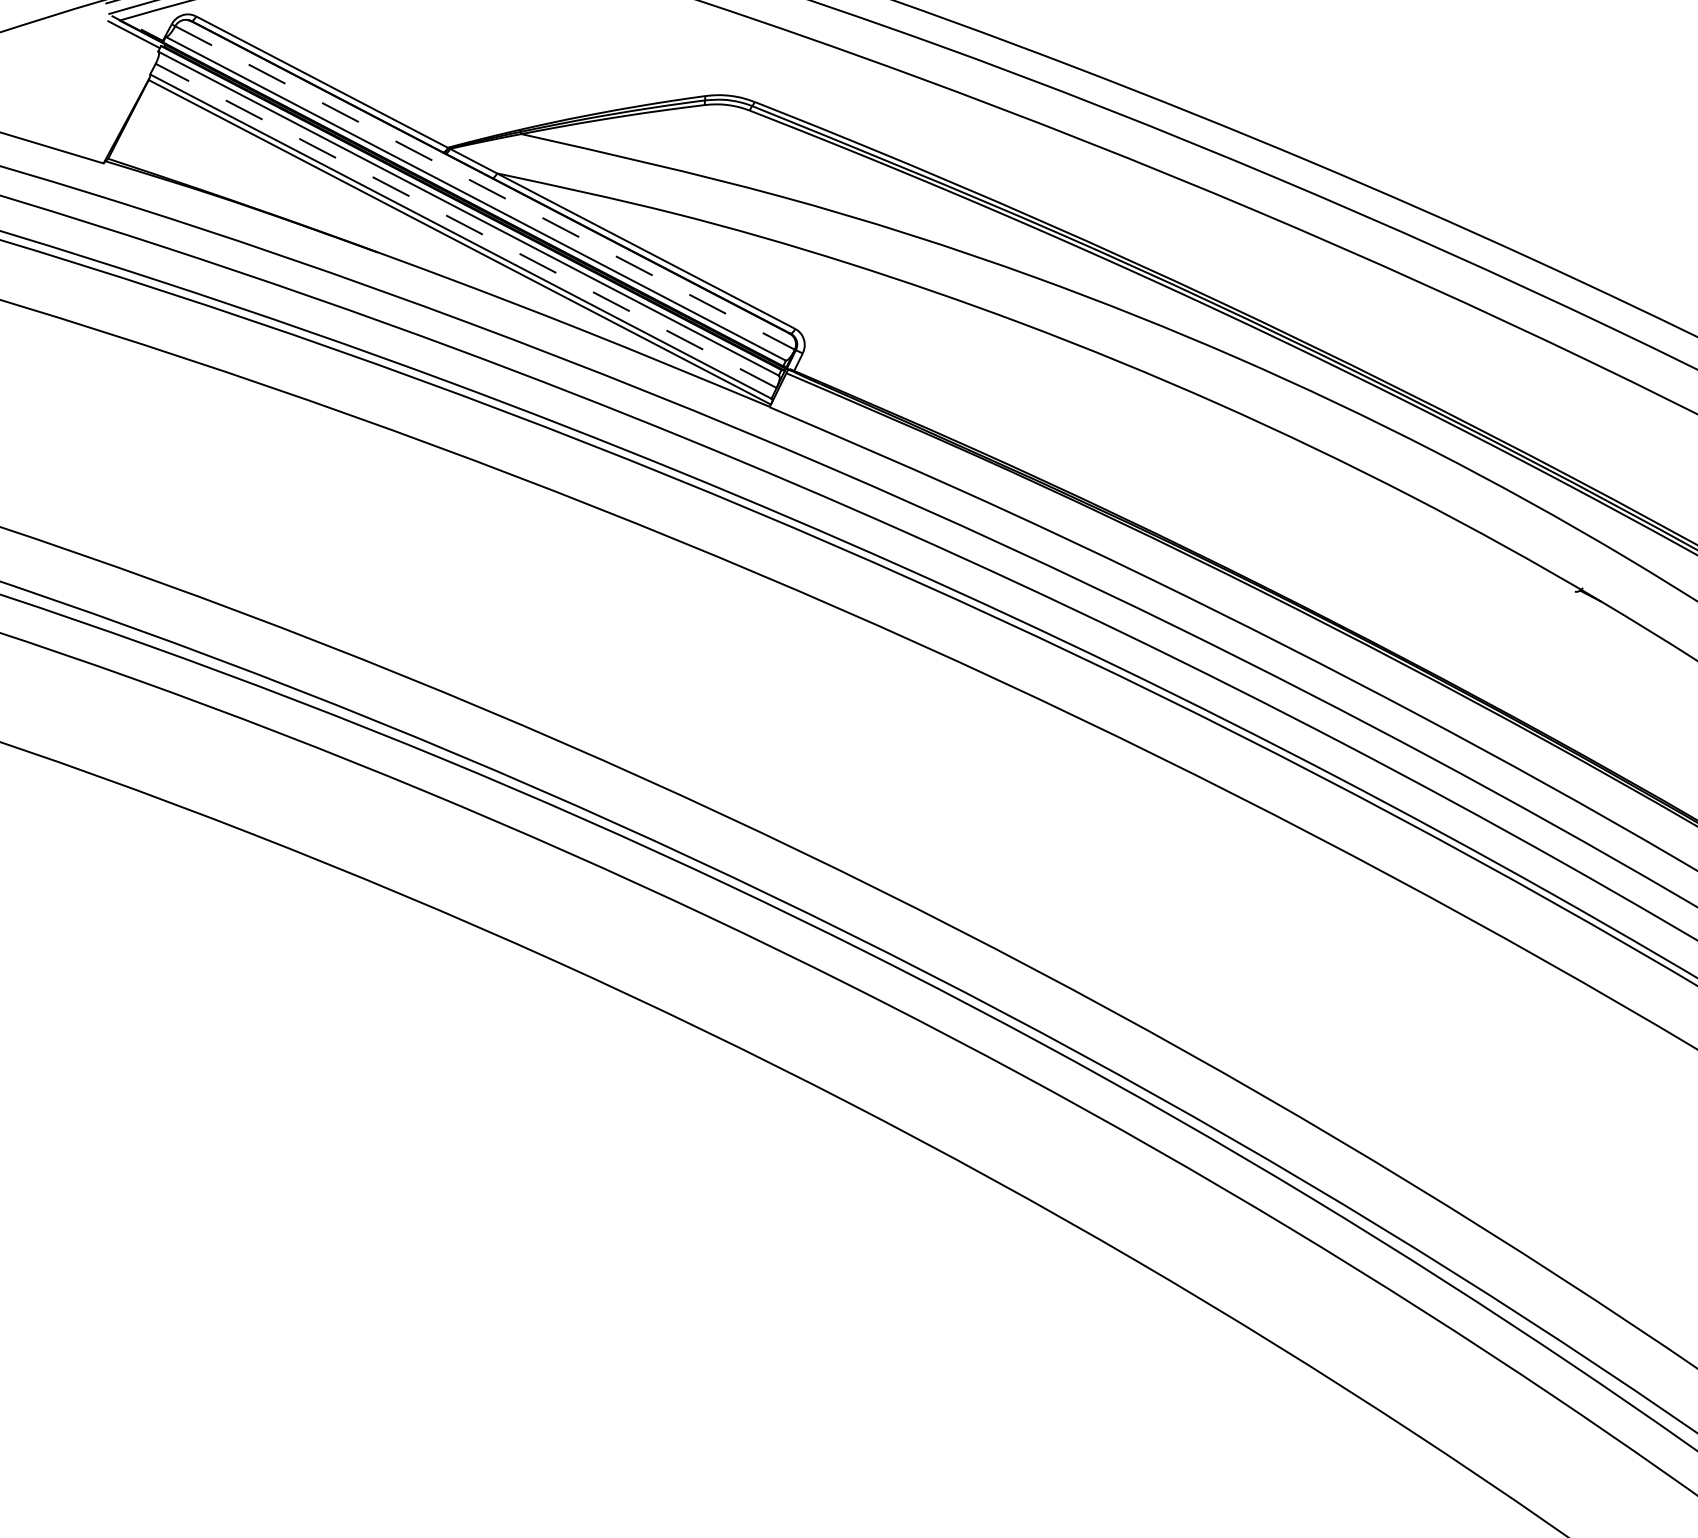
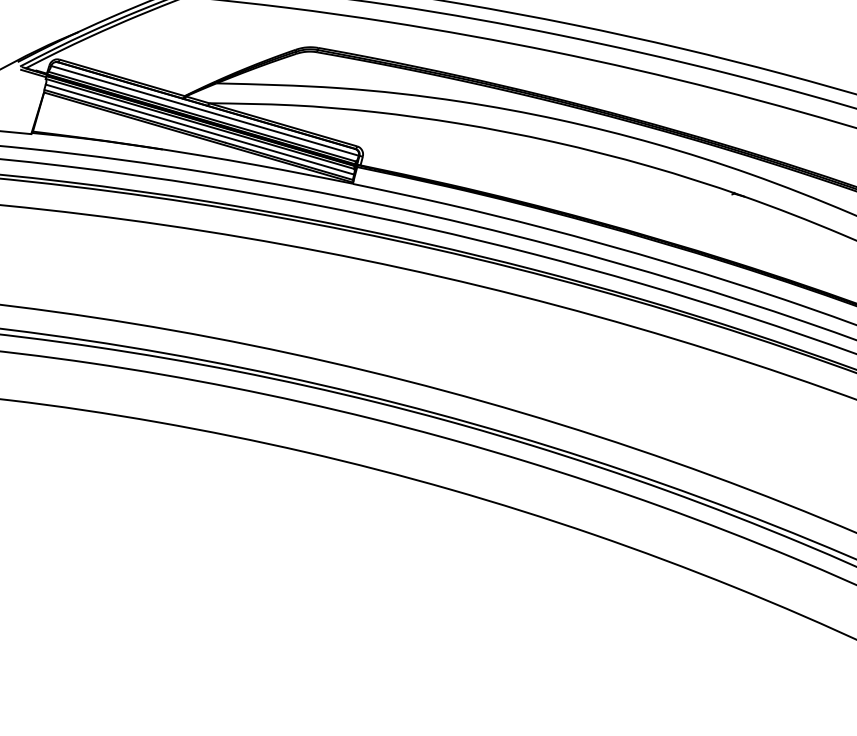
line: (485, 189) -> (205, 111), dashed -> solid
line: (465, 225) -> (199, 129), dashed -> solid

